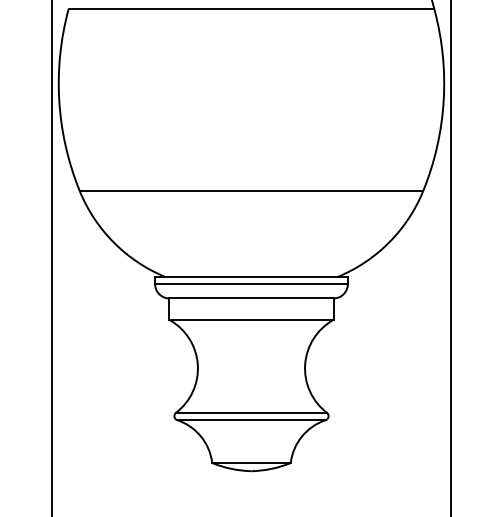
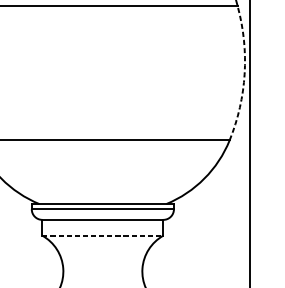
arc: (443, 100) -> (244, 73), solid -> dashed
line: (251, 319) -> (102, 235), solid -> dashed

